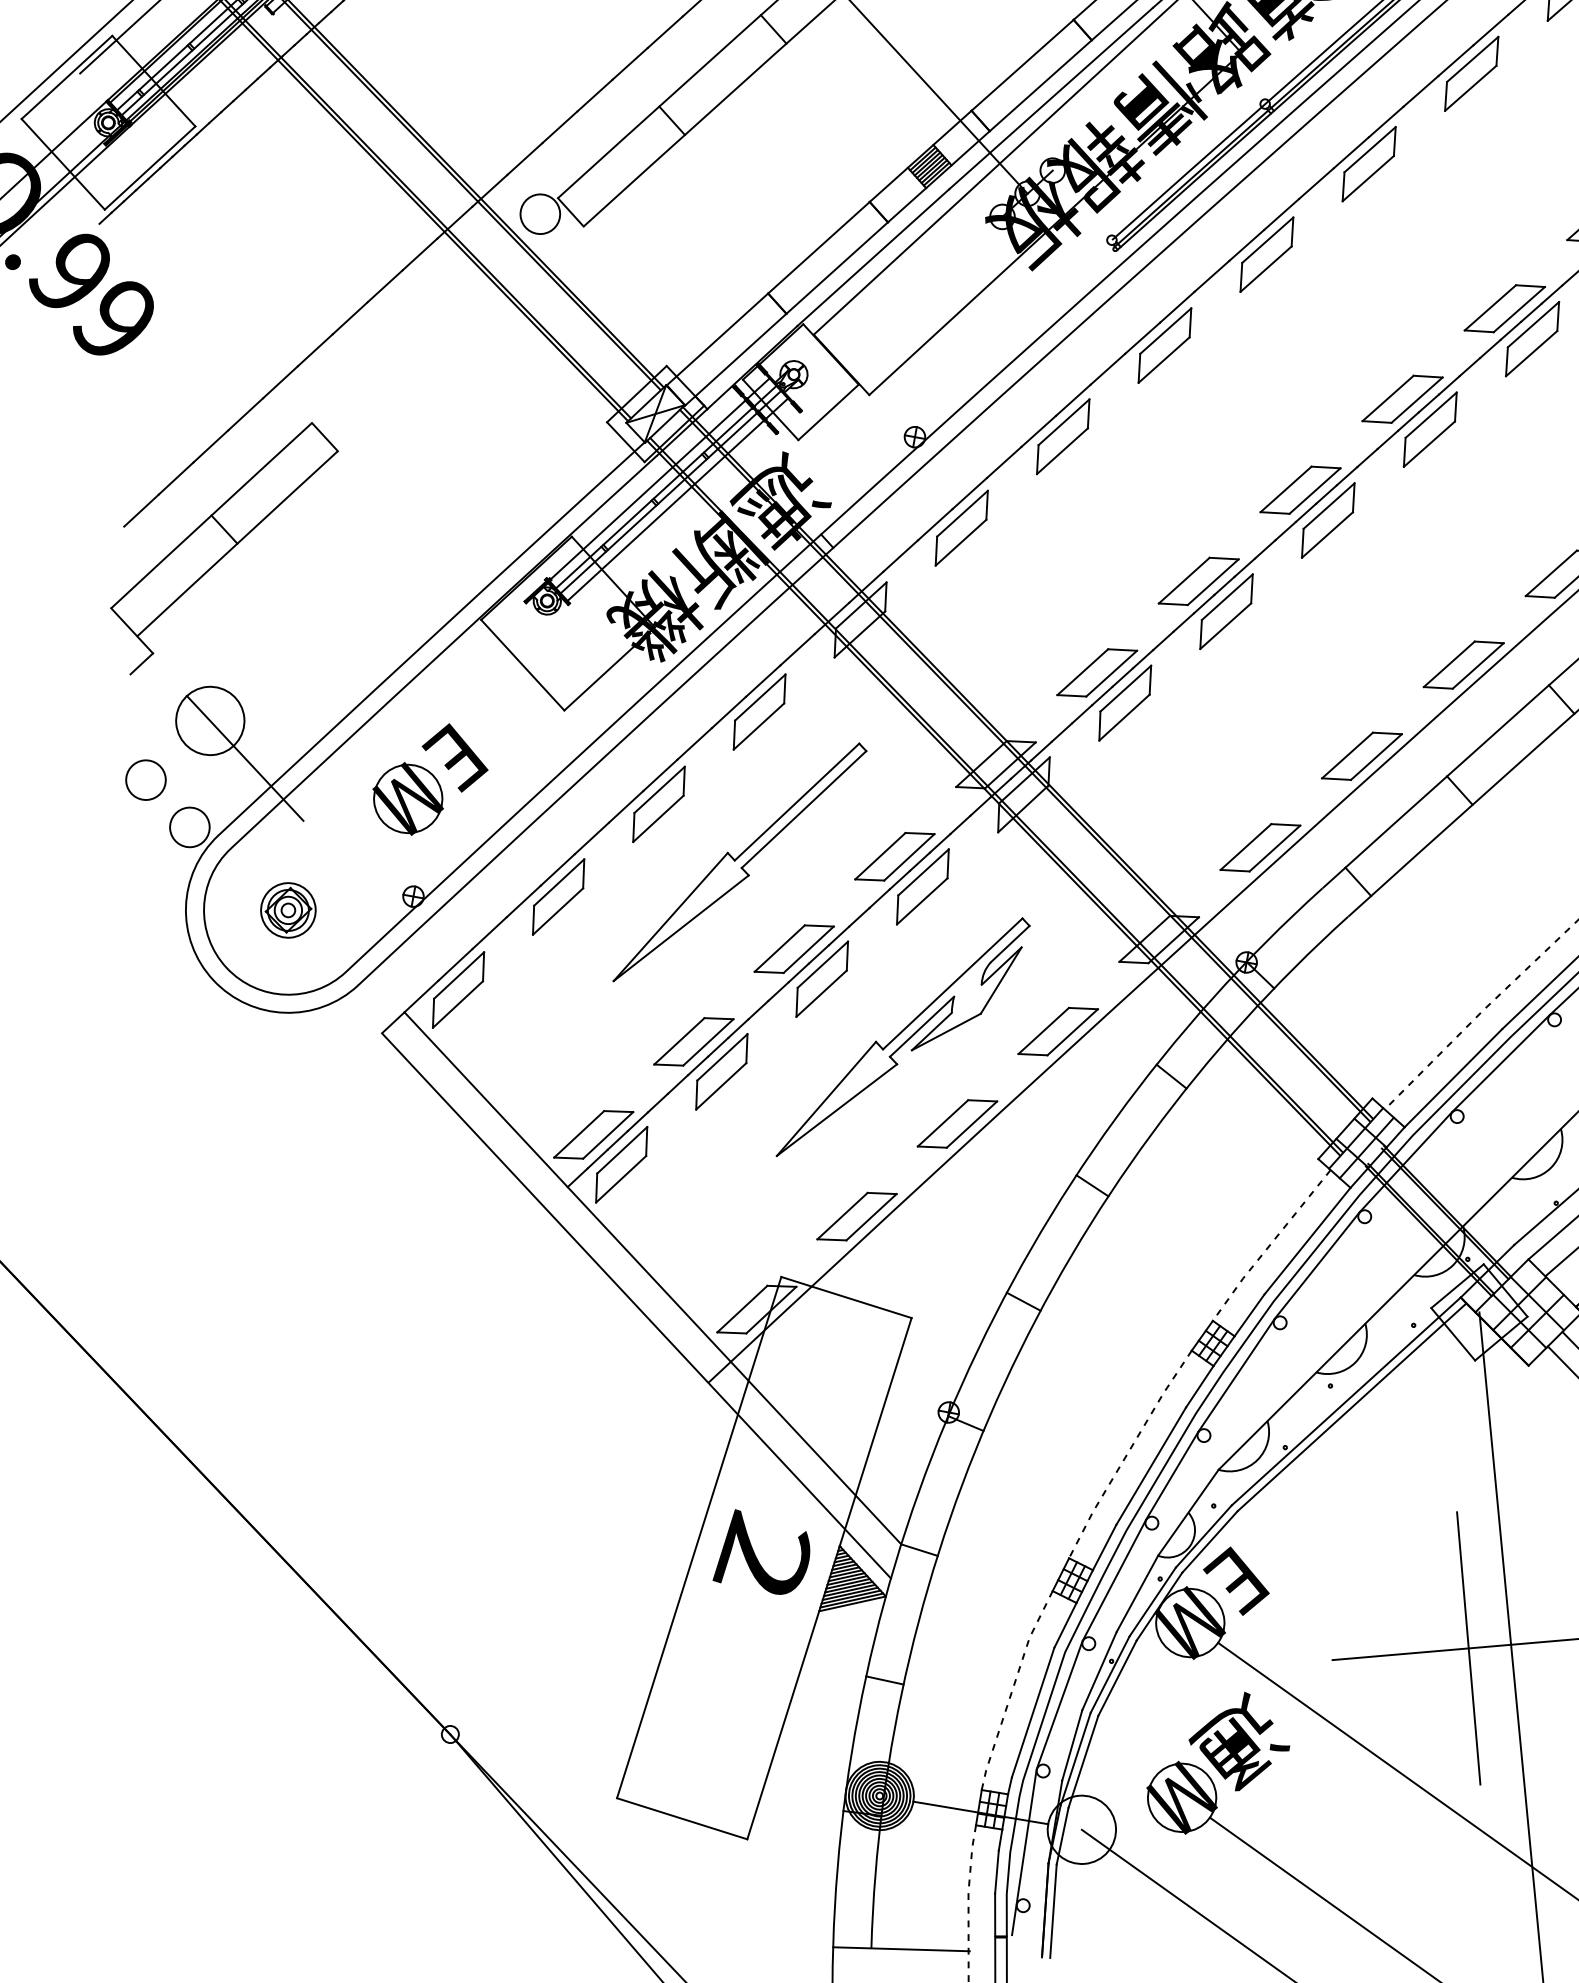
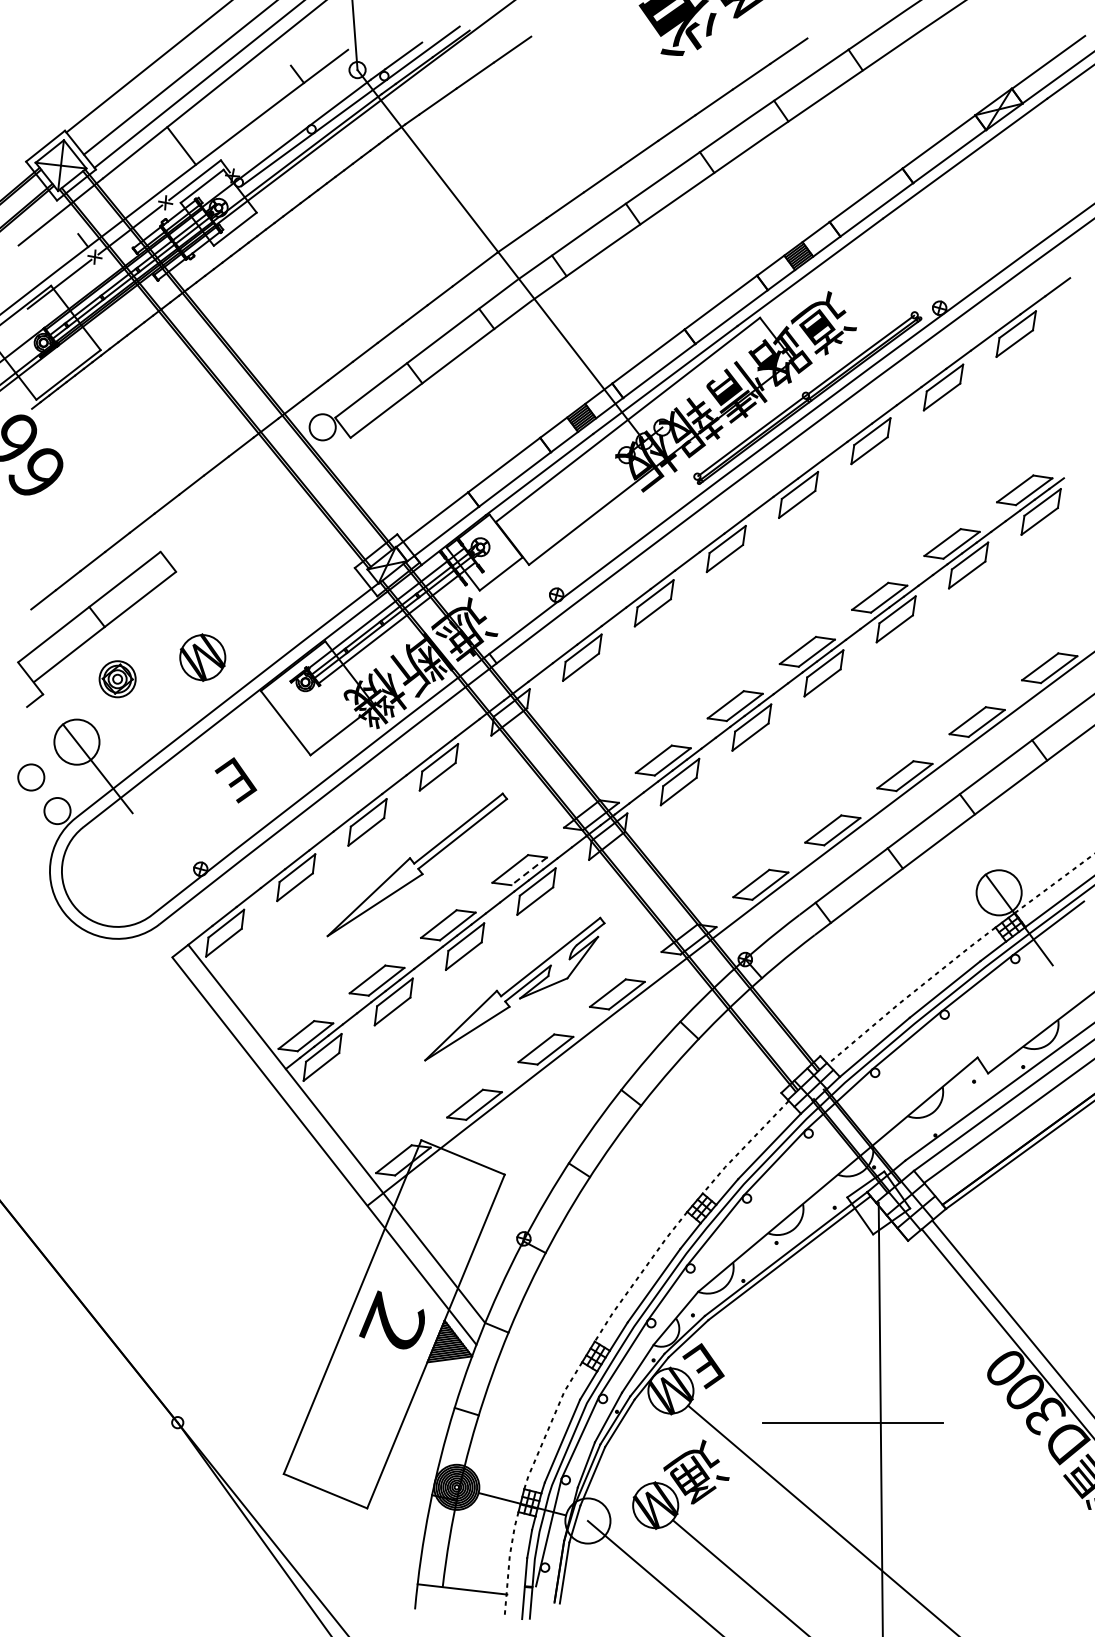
part: (407, 798) -> (202, 657), moved
line: (909, 857) -> (529, 871), solid -> dashed
part: (288, 910) -> (117, 679), moved
line: (1468, 1648) -> (852, 1423), removed

